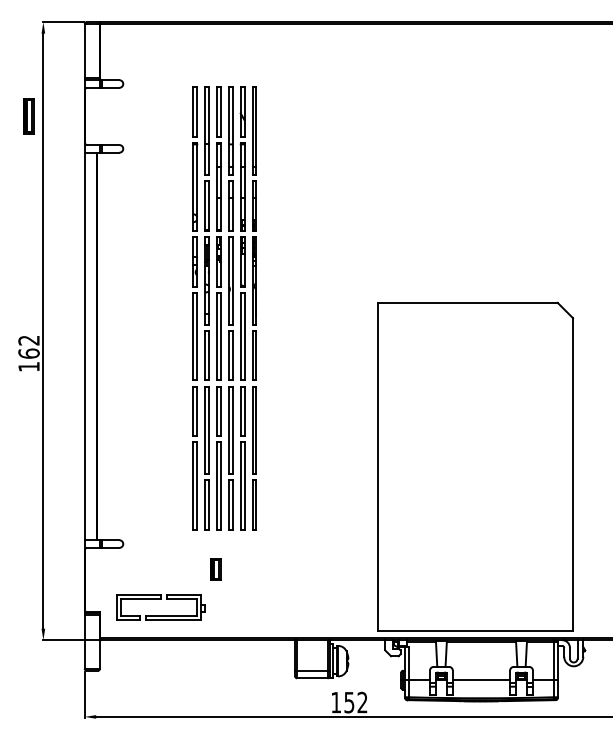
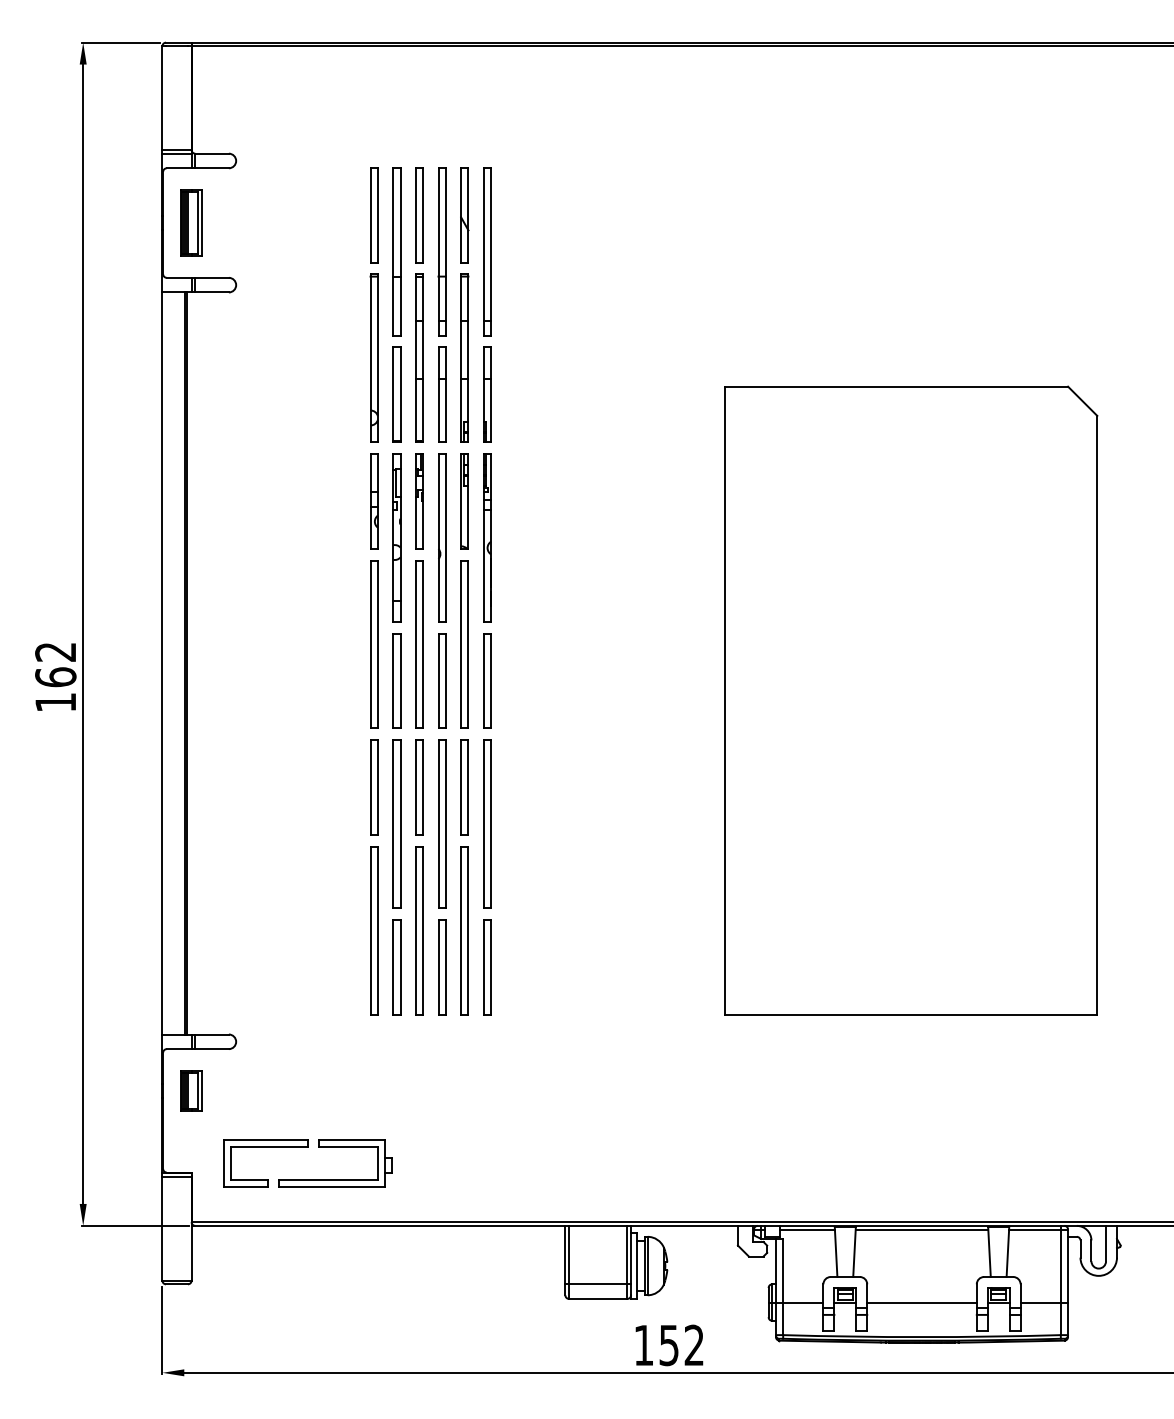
part: (28, 116) -> (190, 223), moved
part: (475, 466) -> (910, 699), moved
part: (215, 569) -> (190, 1090), moved

